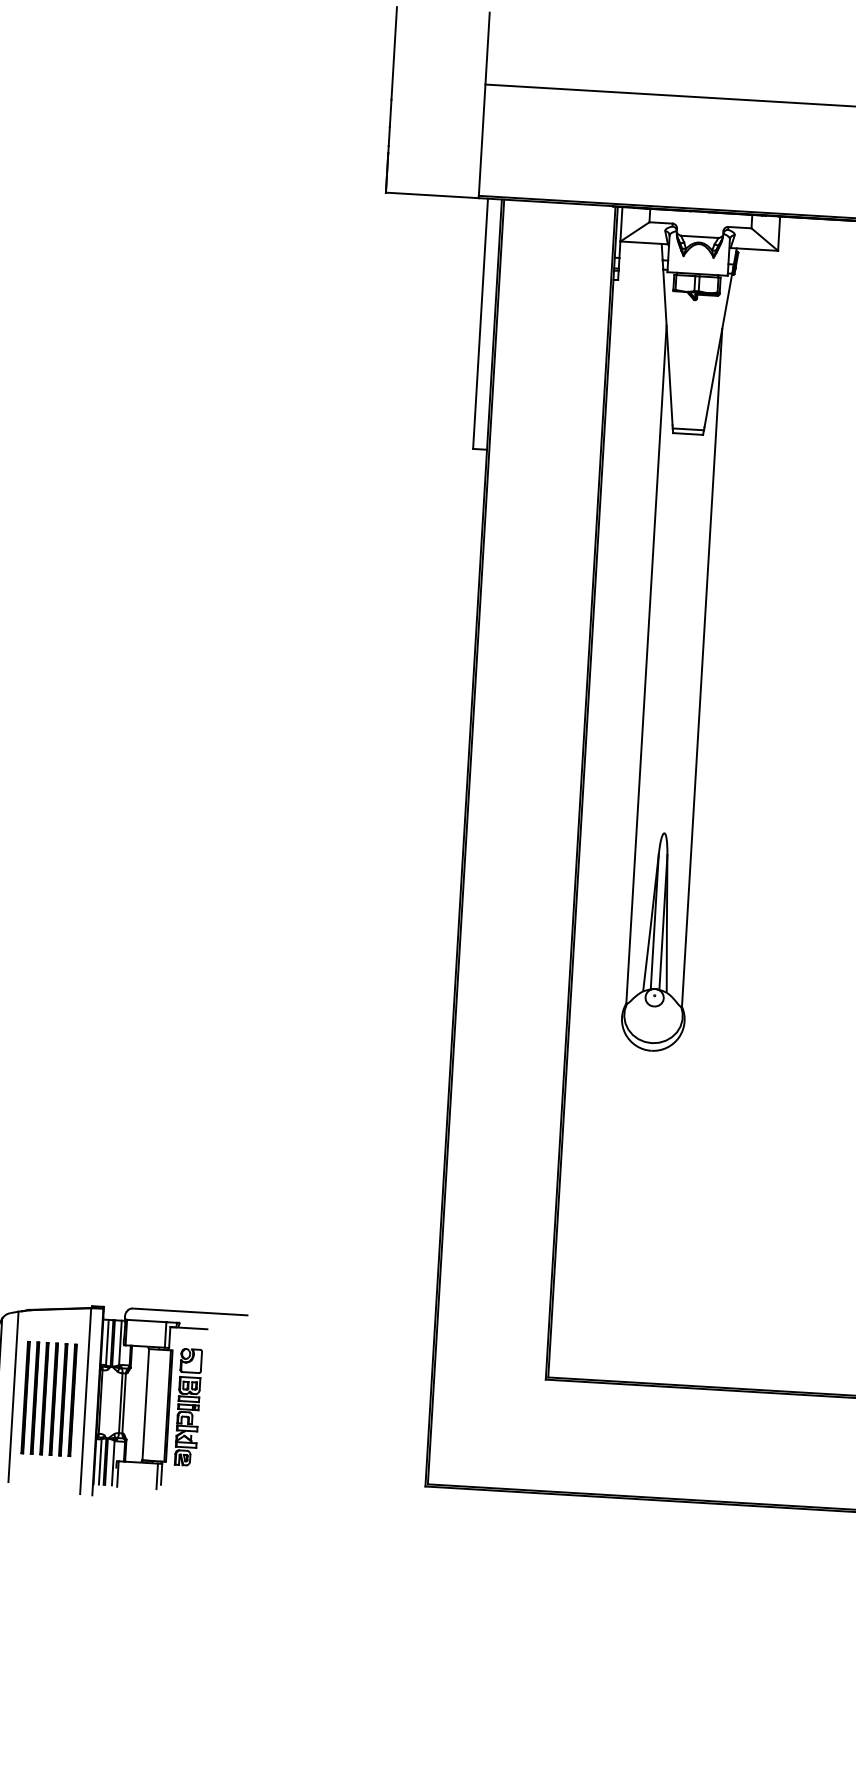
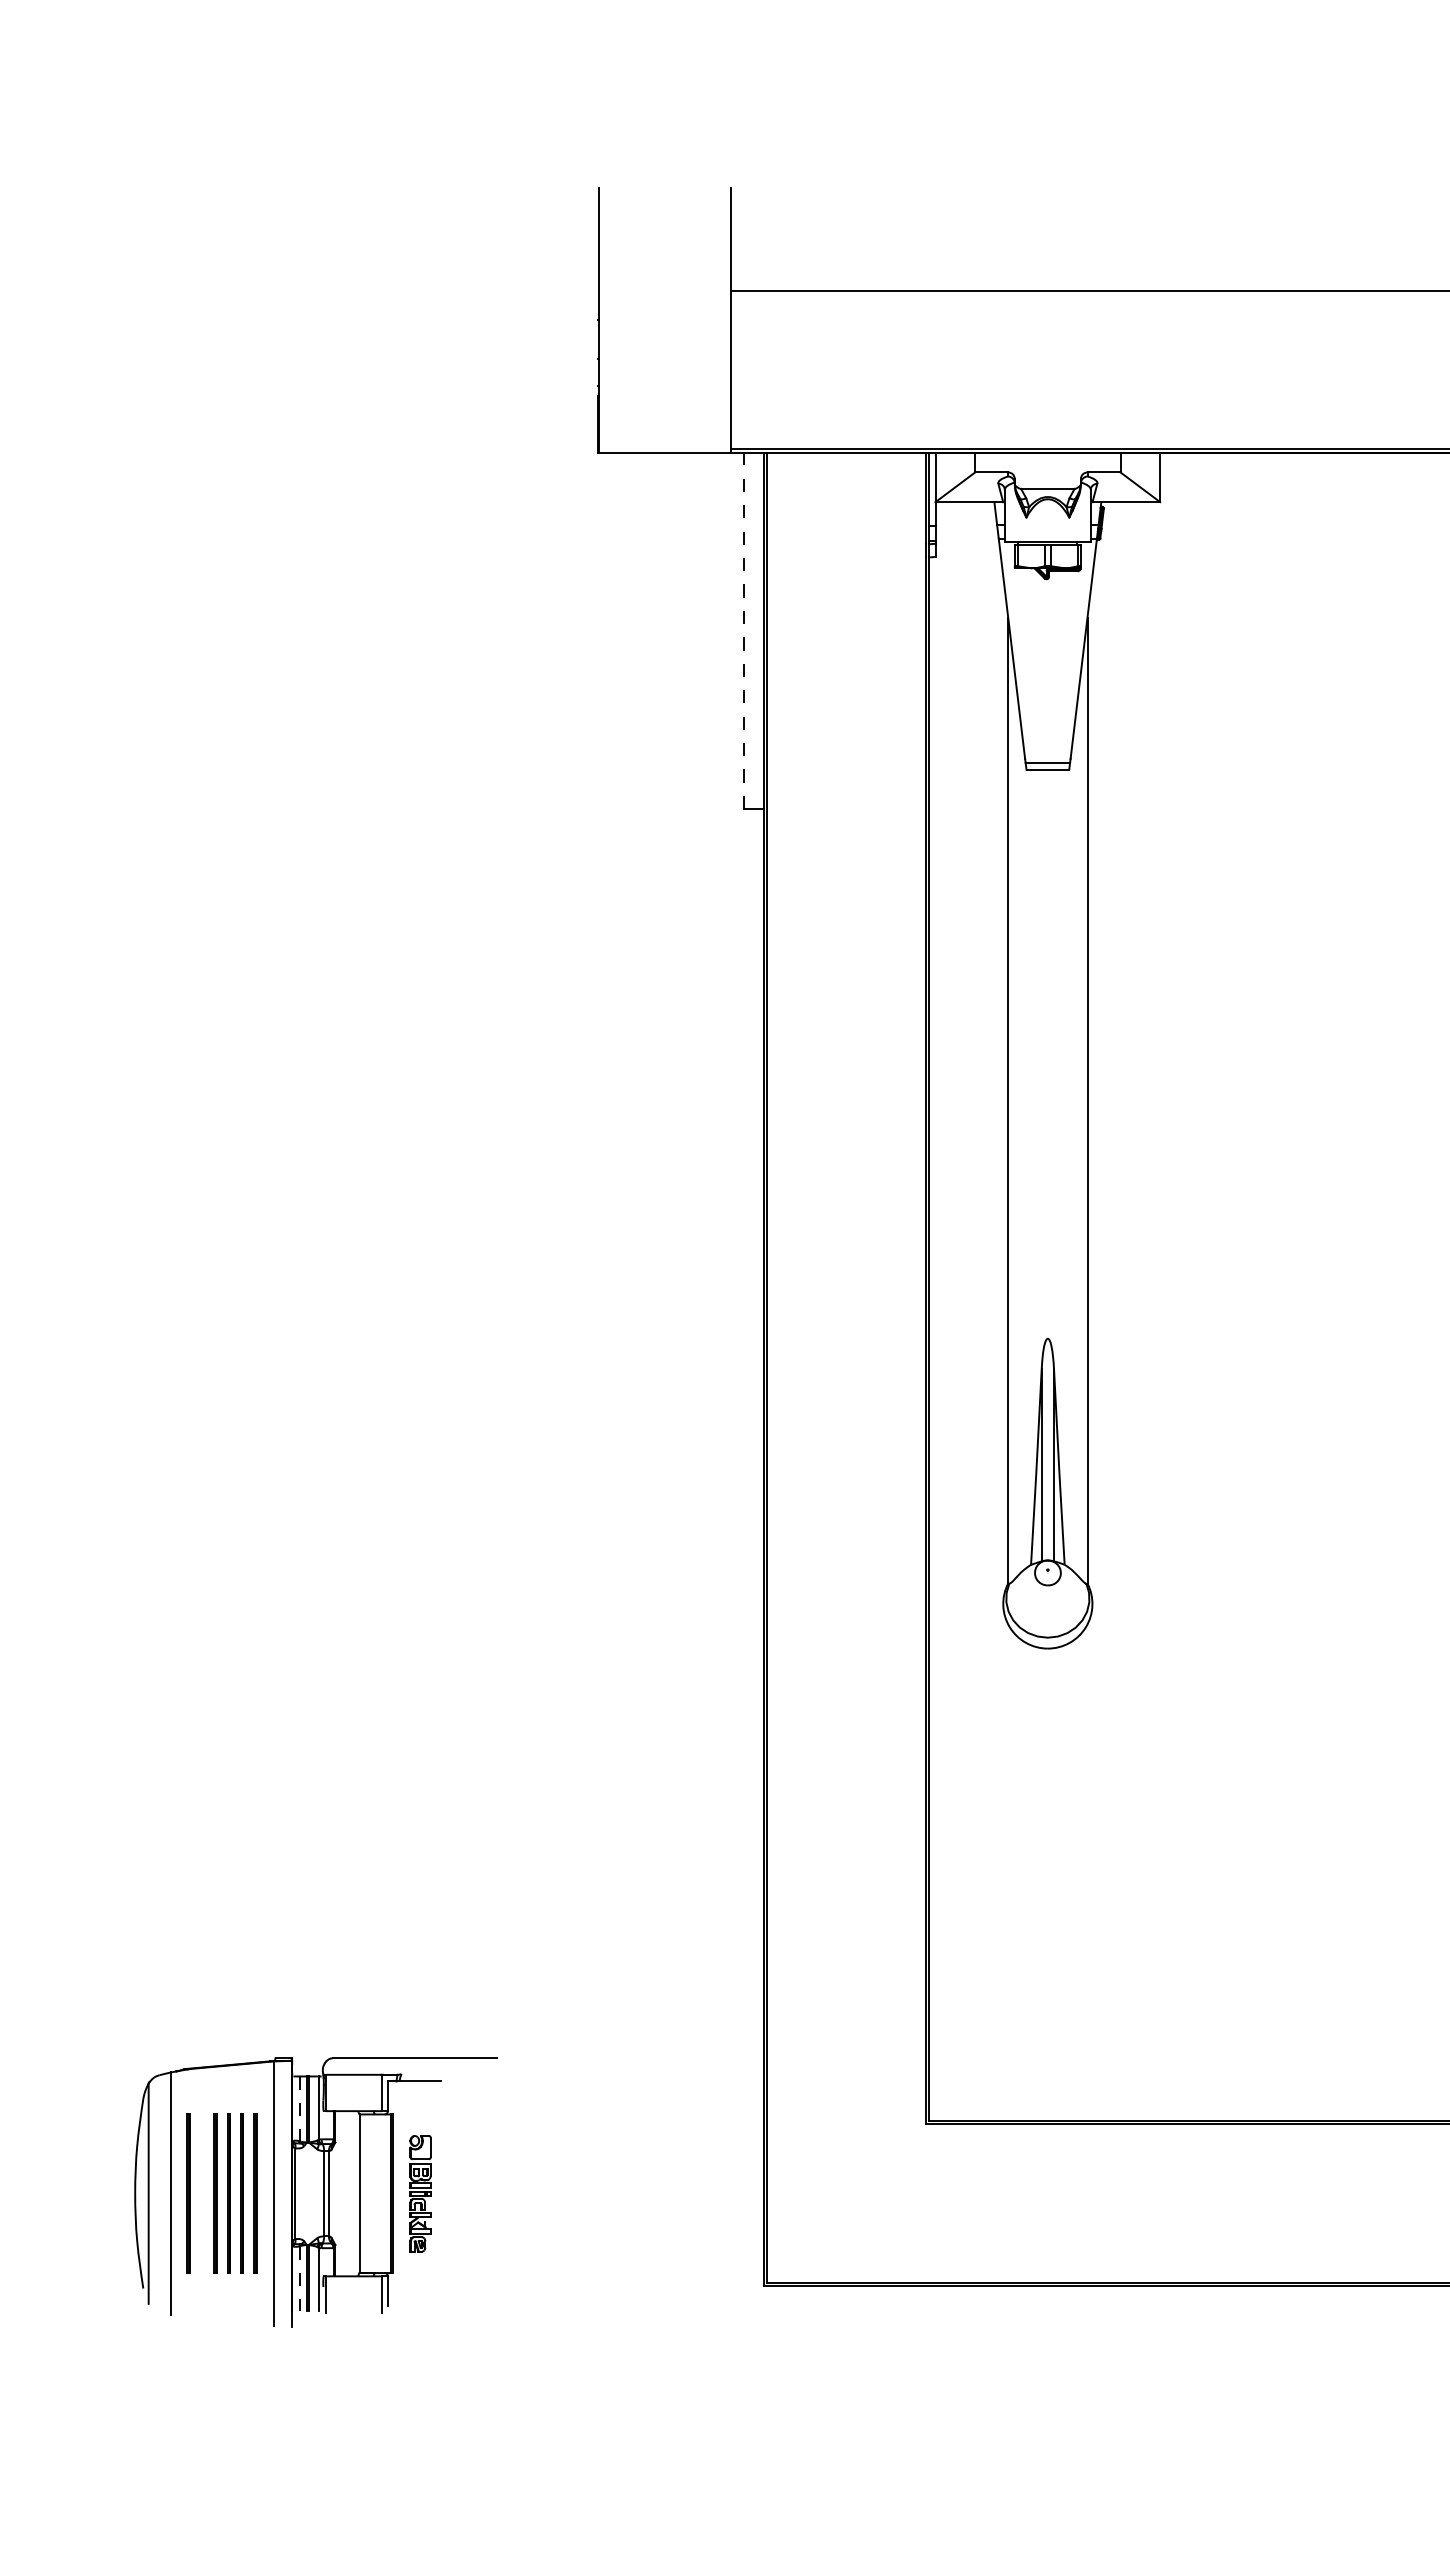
line: (480, 323) -> (743, 630), solid -> dashed
line: (107, 1343) -> (300, 2109), solid -> dashed
line: (34, 1397) -> (201, 2193), removed
part: (188, 1407) -> (420, 2193), size x0.7
line: (100, 1462) -> (300, 2279), solid -> dashed

